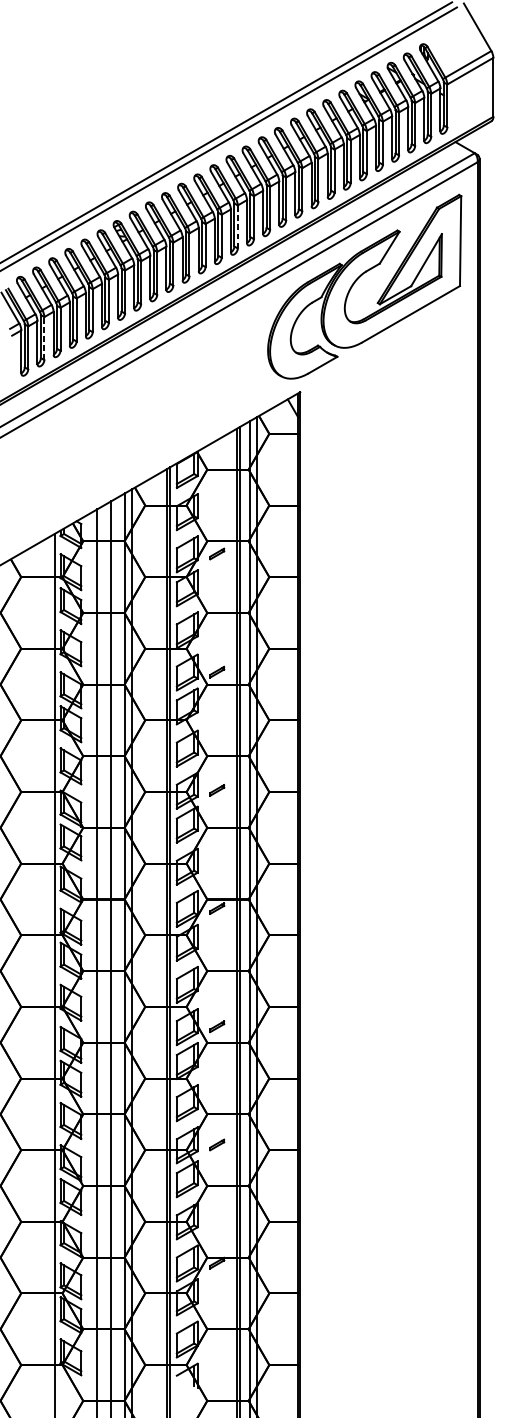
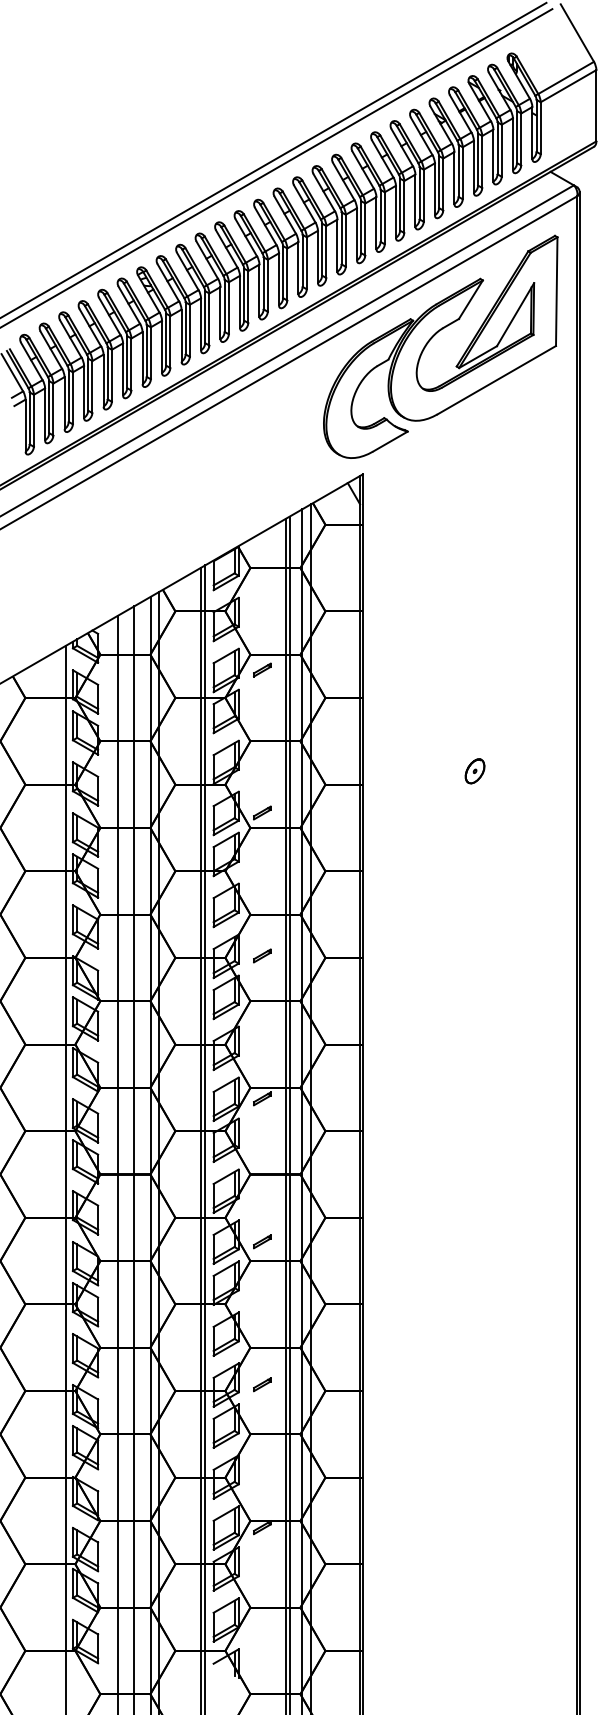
line: (237, 226) -> (287, 274), dashed -> solid
line: (44, 338) -> (53, 409), dashed -> solid
part: (392, 637) -> (474, 771), added

